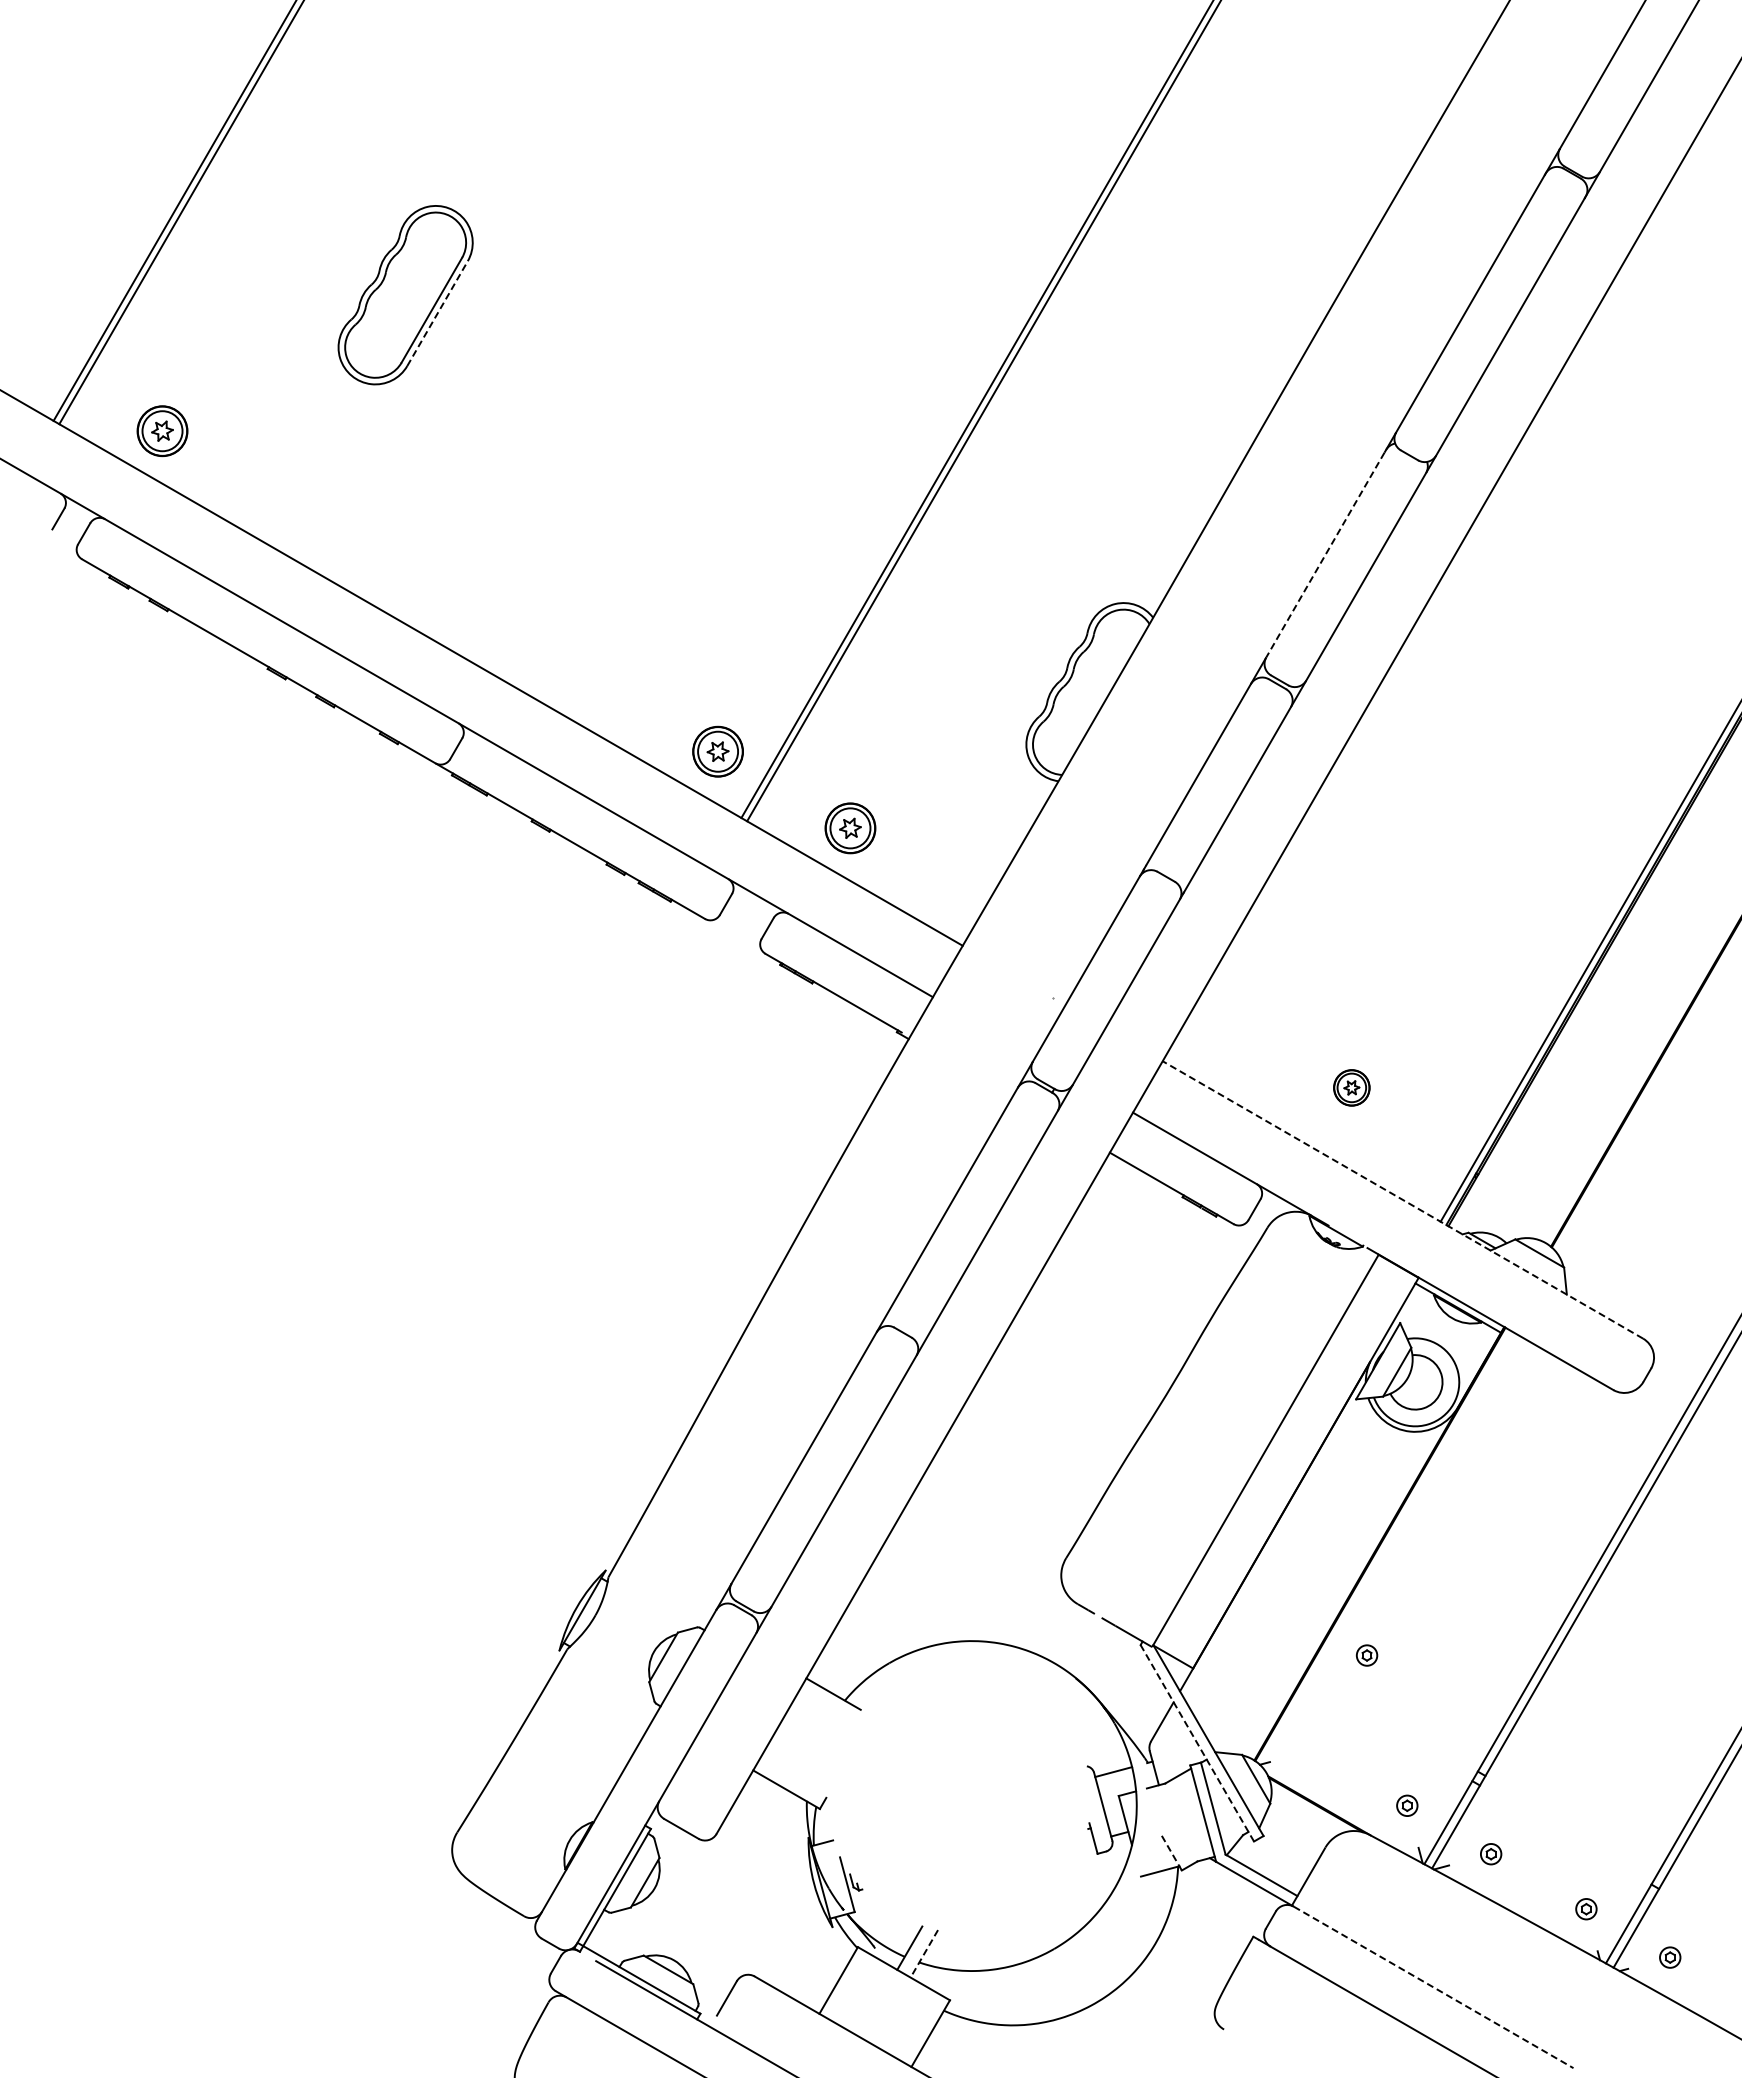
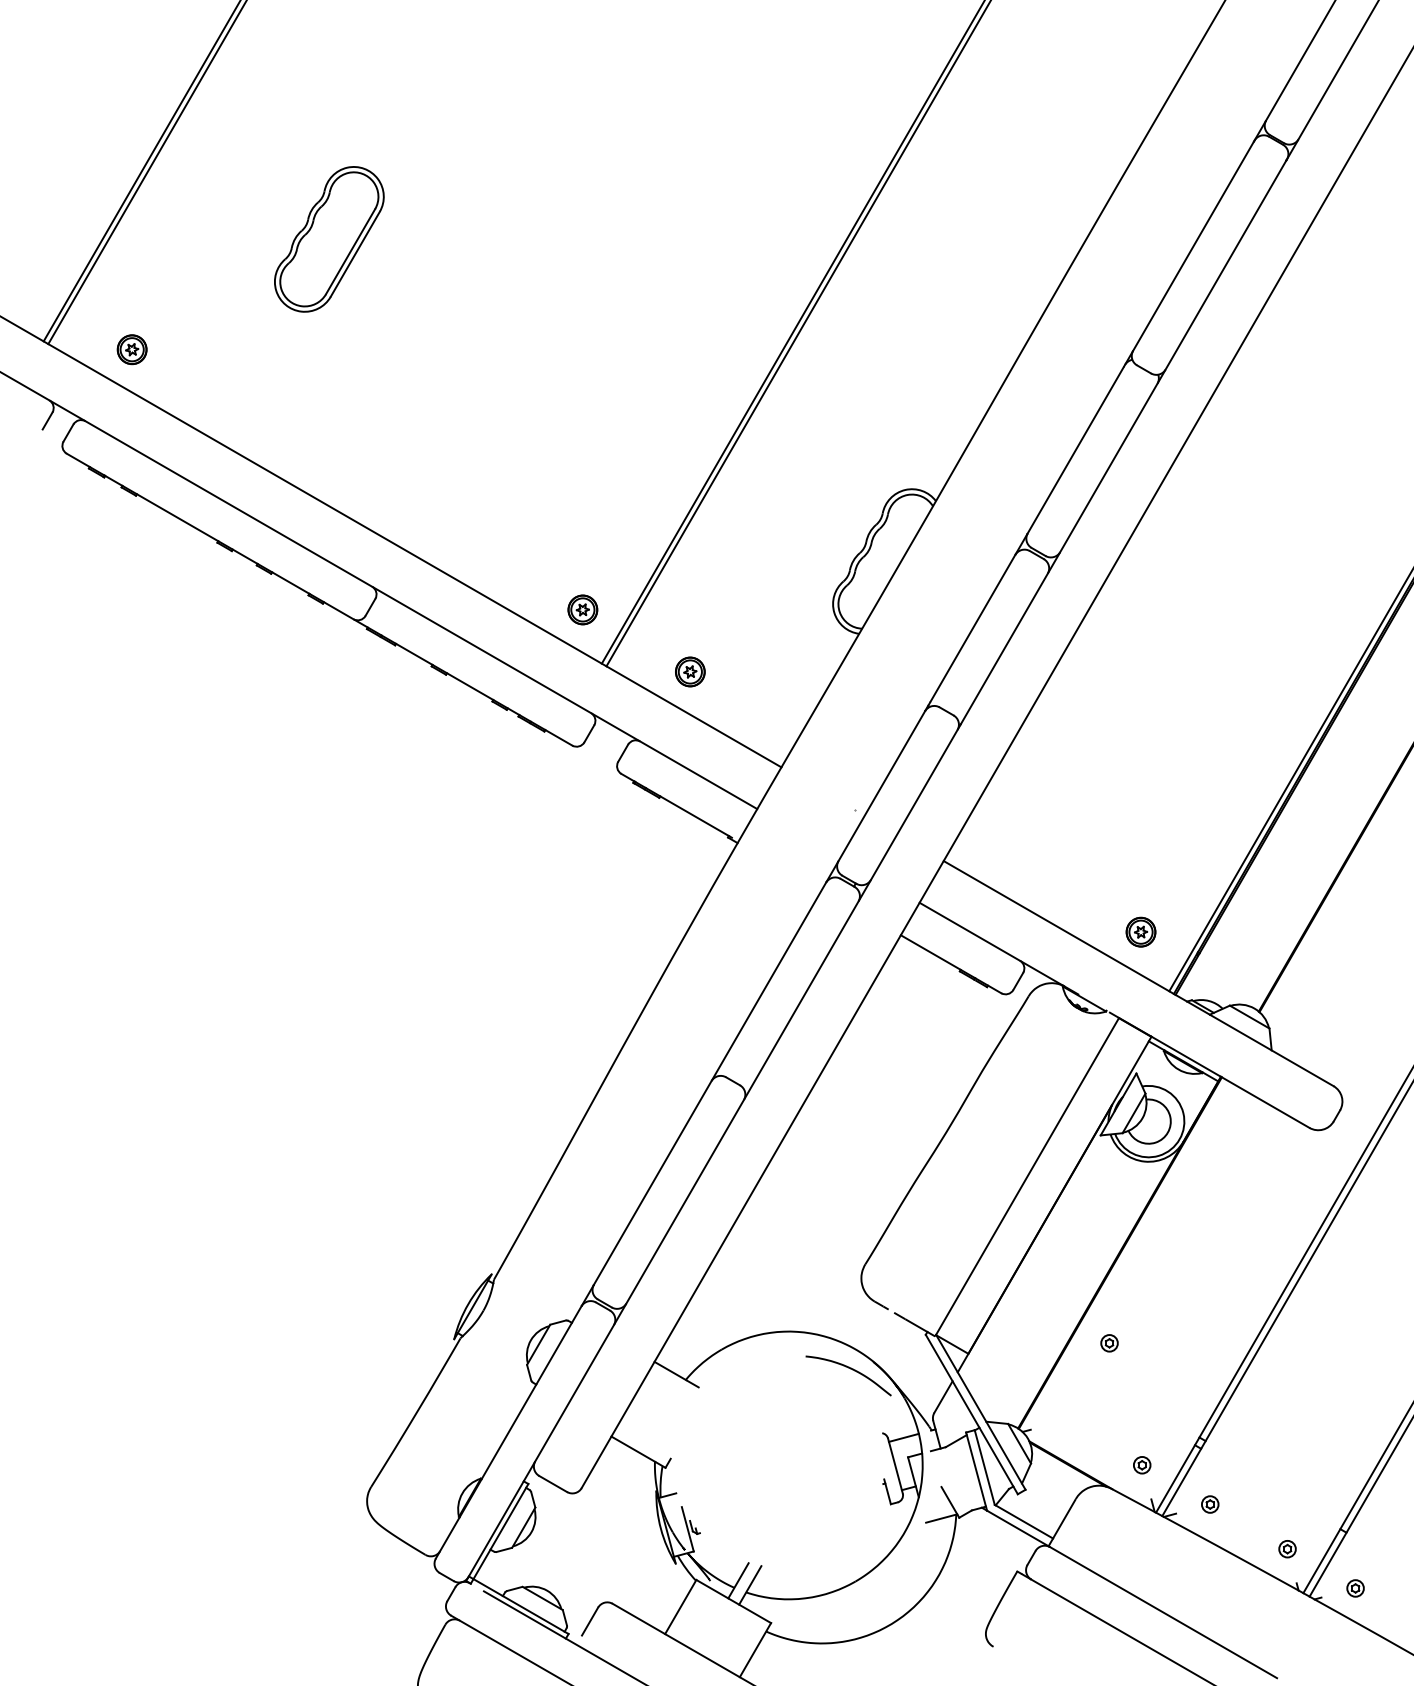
line: (437, 313) -> (355, 254), dashed -> solid
part: (162, 430) -> (132, 349), size x0.71
line: (1325, 555) -> (1075, 450), dashed -> solid
part: (717, 751) -> (582, 609), size x0.71
part: (850, 827) -> (690, 671), size x0.71
part: (1351, 1087) -> (1140, 931), moved
line: (1402, 1199) -> (1138, 973), dashed -> solid
curve: (1049, 1688) -> (851, 1370), added
line: (1197, 1742) -> (971, 1413), dashed -> solid
line: (1170, 1851) -> (950, 1502), dashed -> solid
line: (924, 1954) -> (750, 1585), dashed -> solid
line: (1434, 1987) -> (1164, 1612), dashed -> solid

